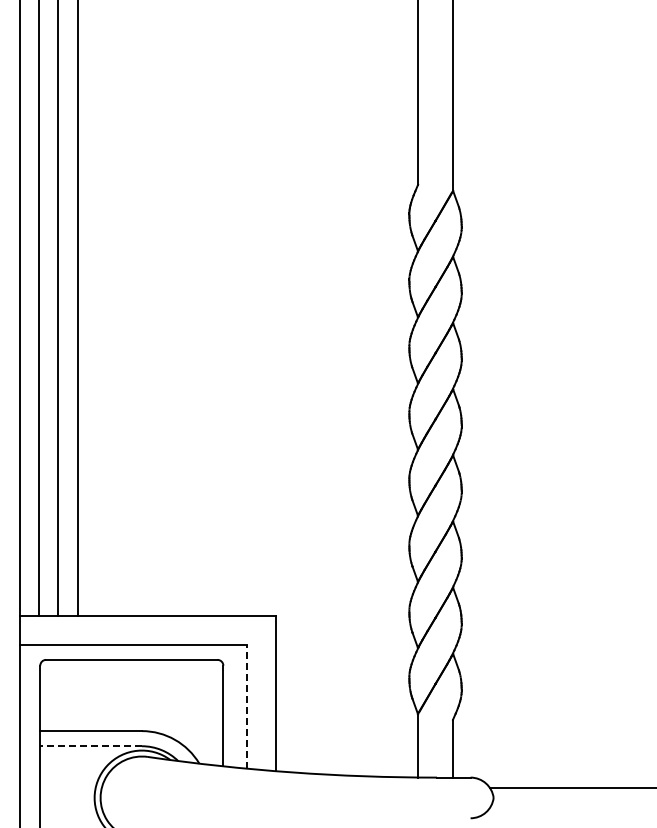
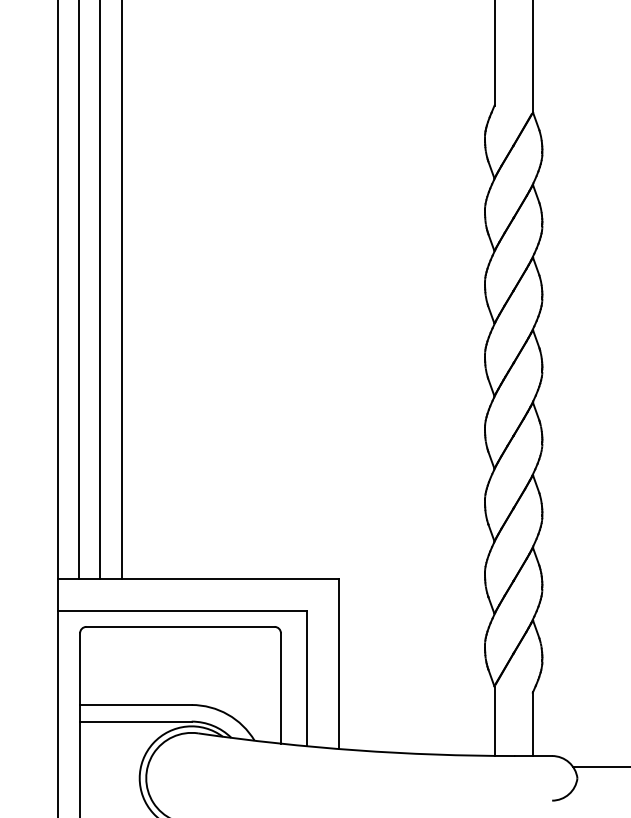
line: (247, 707) -> (307, 679), dashed -> solid
line: (91, 746) -> (136, 721), dashed -> solid

